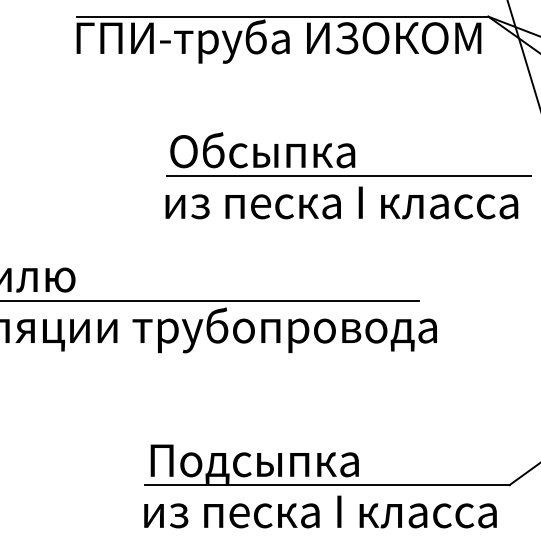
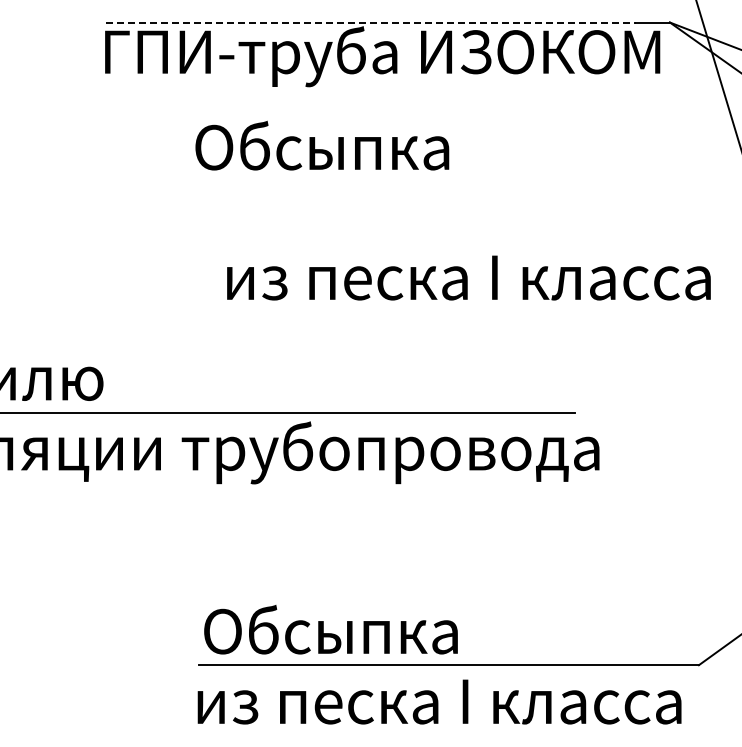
line: (270, 16) -> (370, 22), solid -> dashed
text: (262, 150) -> (322, 145), moved
line: (348, 176) -> (478, 241), removed
text: (254, 462) -> (348, 634), Подсыпка -> Обсыпка

